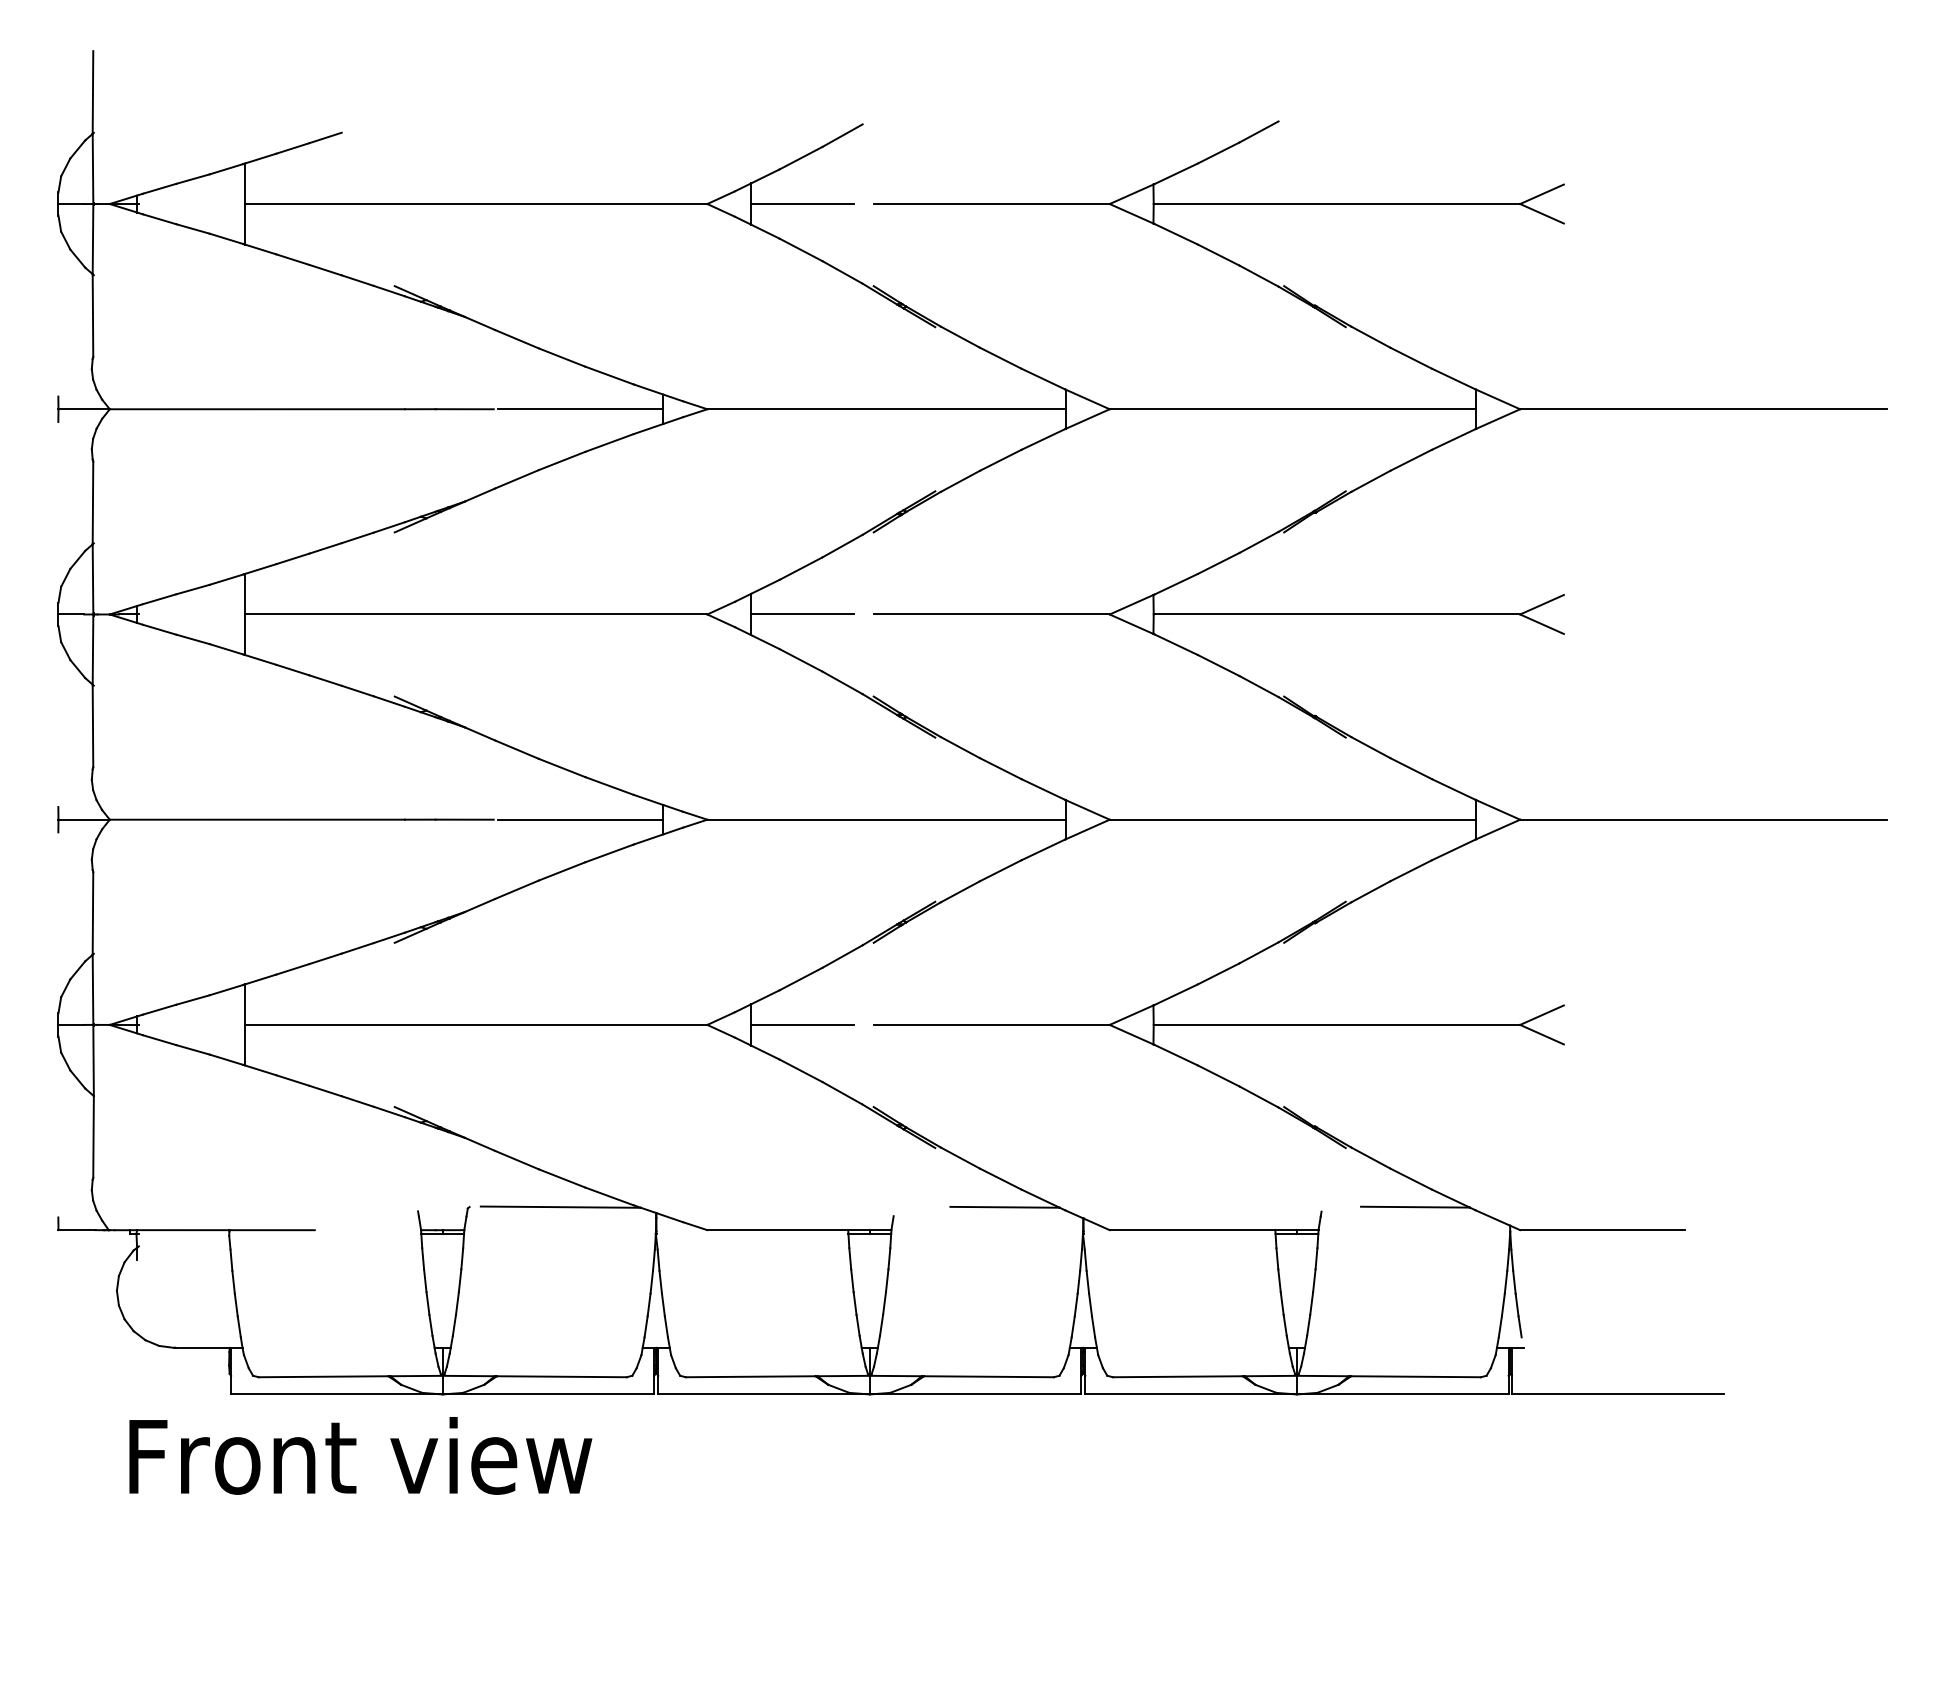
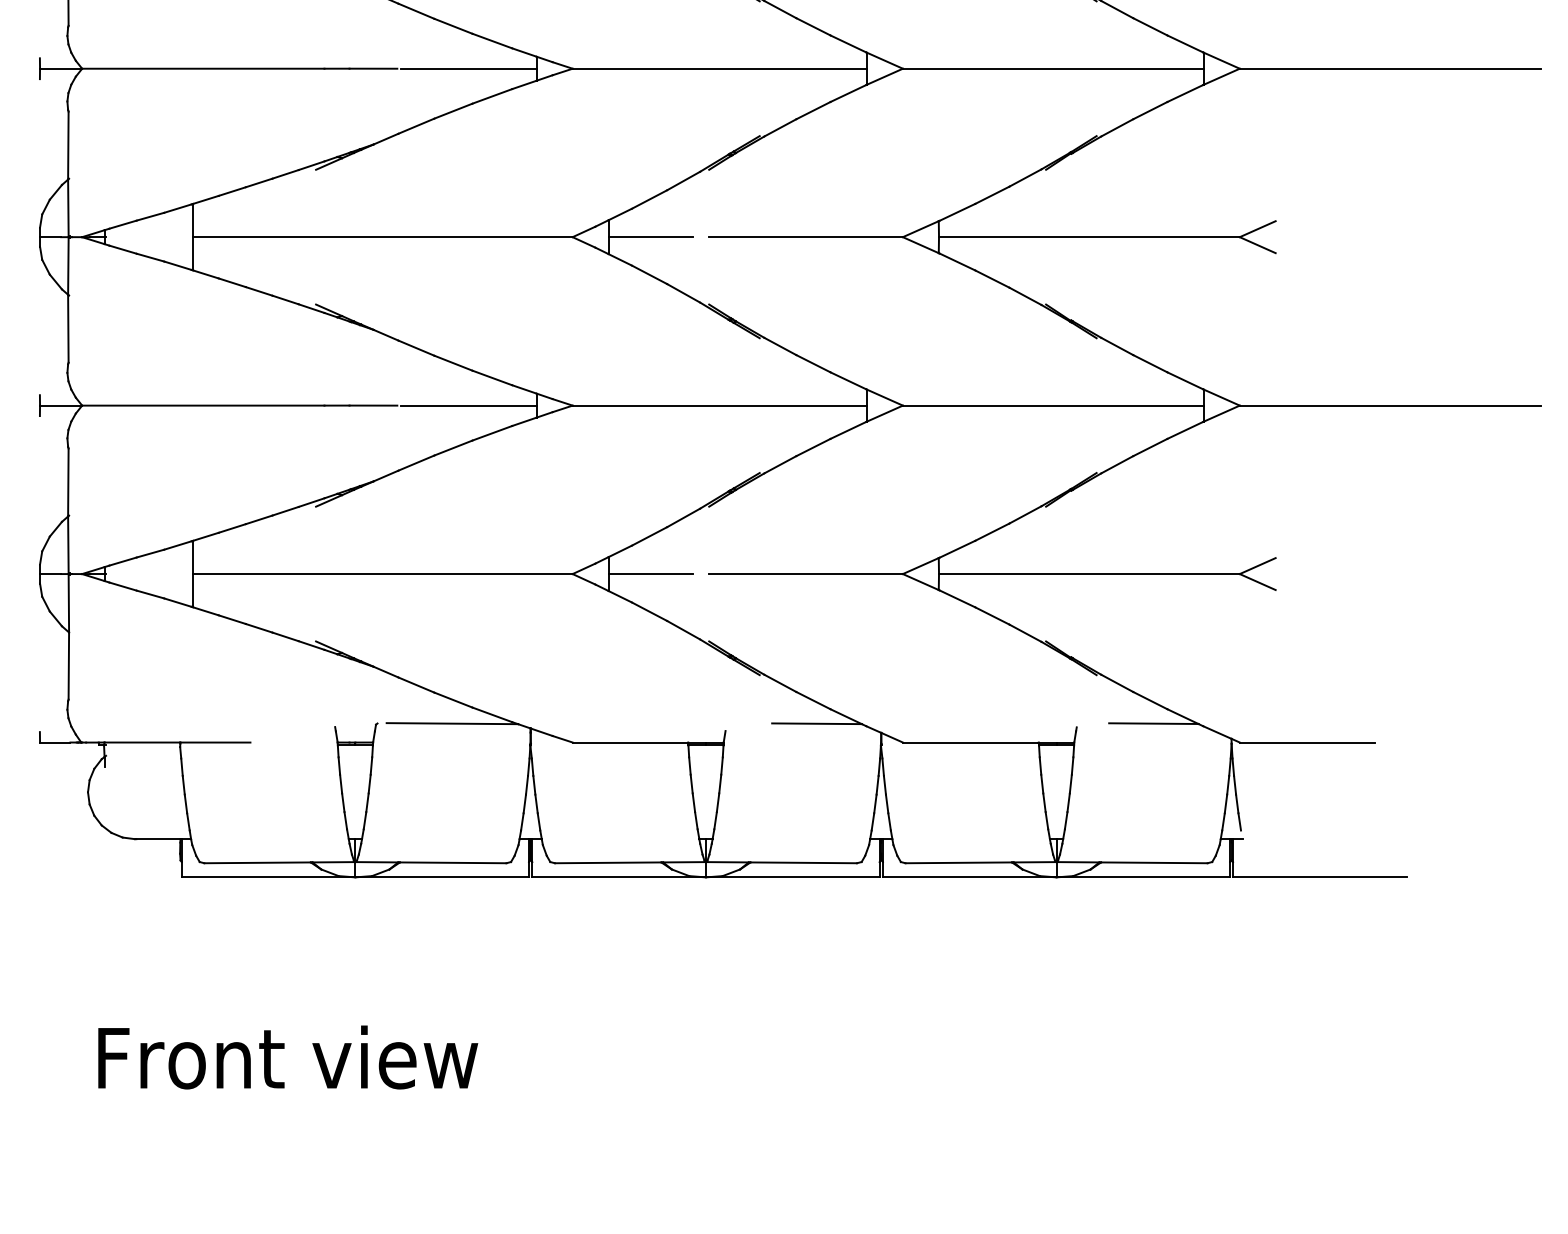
text: (360, 1455) -> (287, 1057), moved

